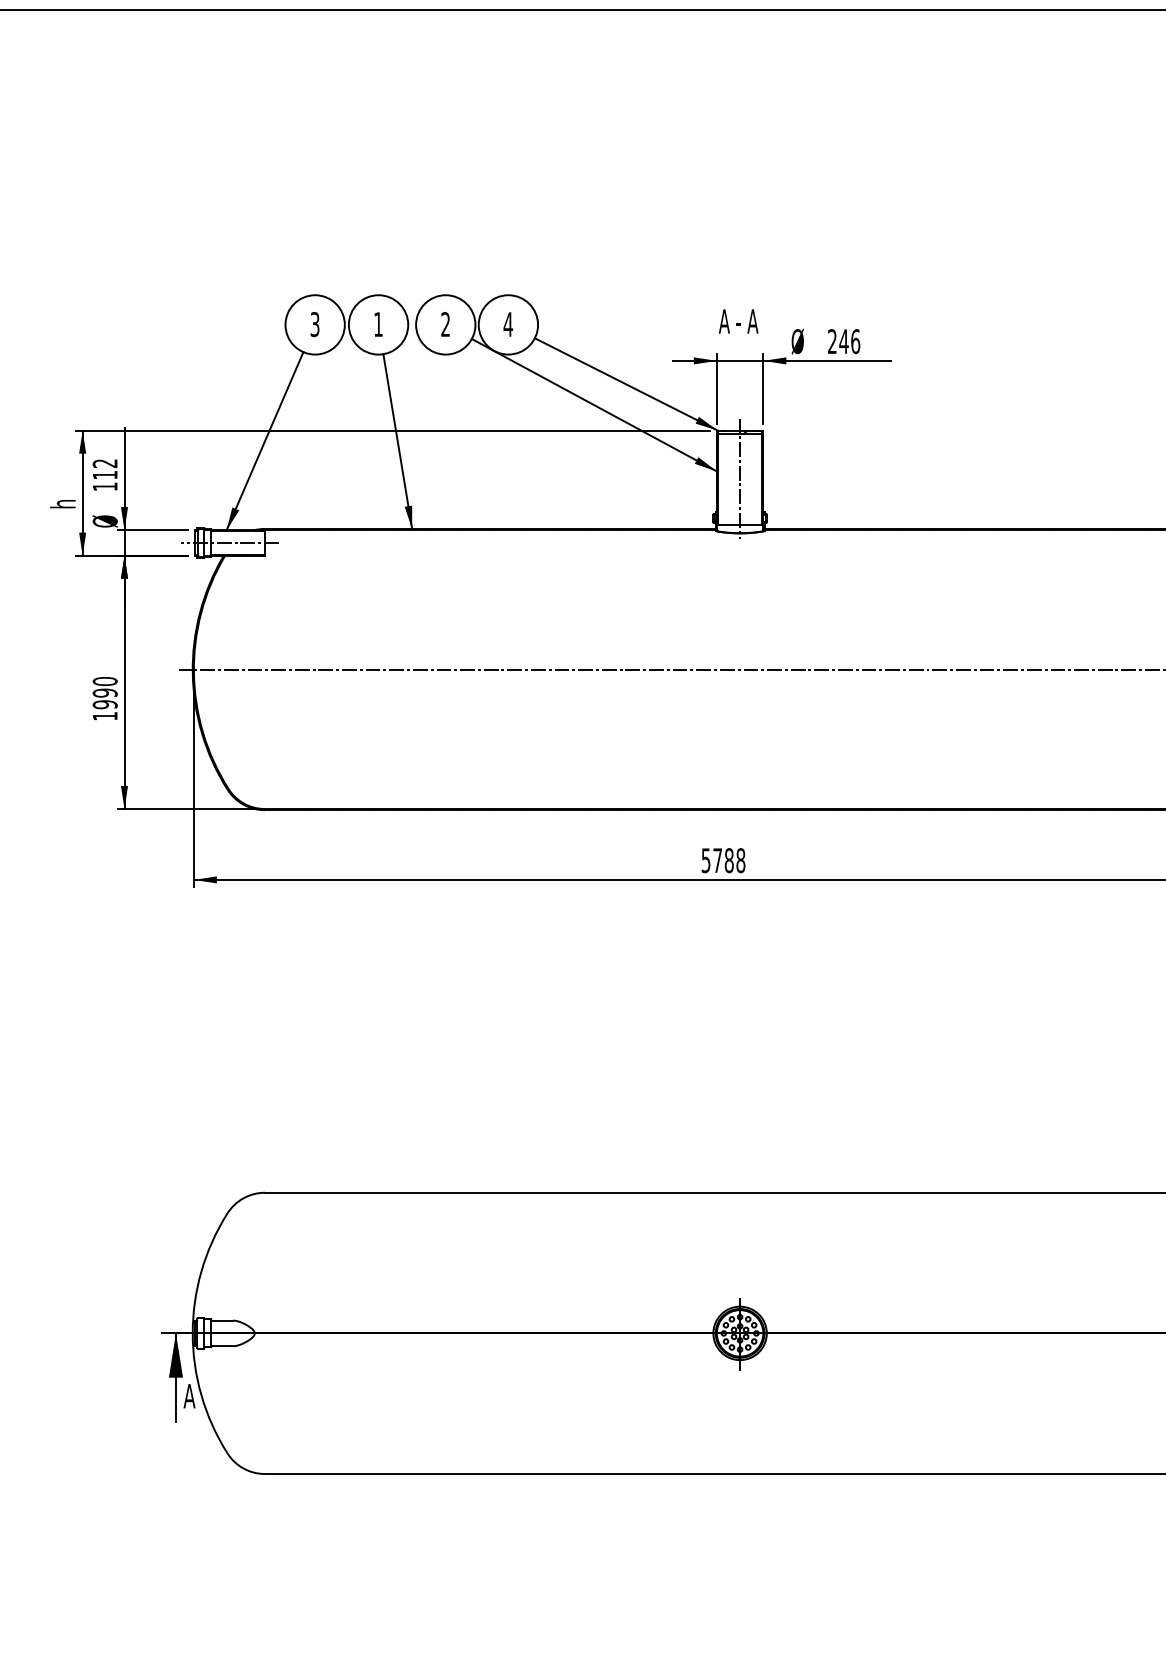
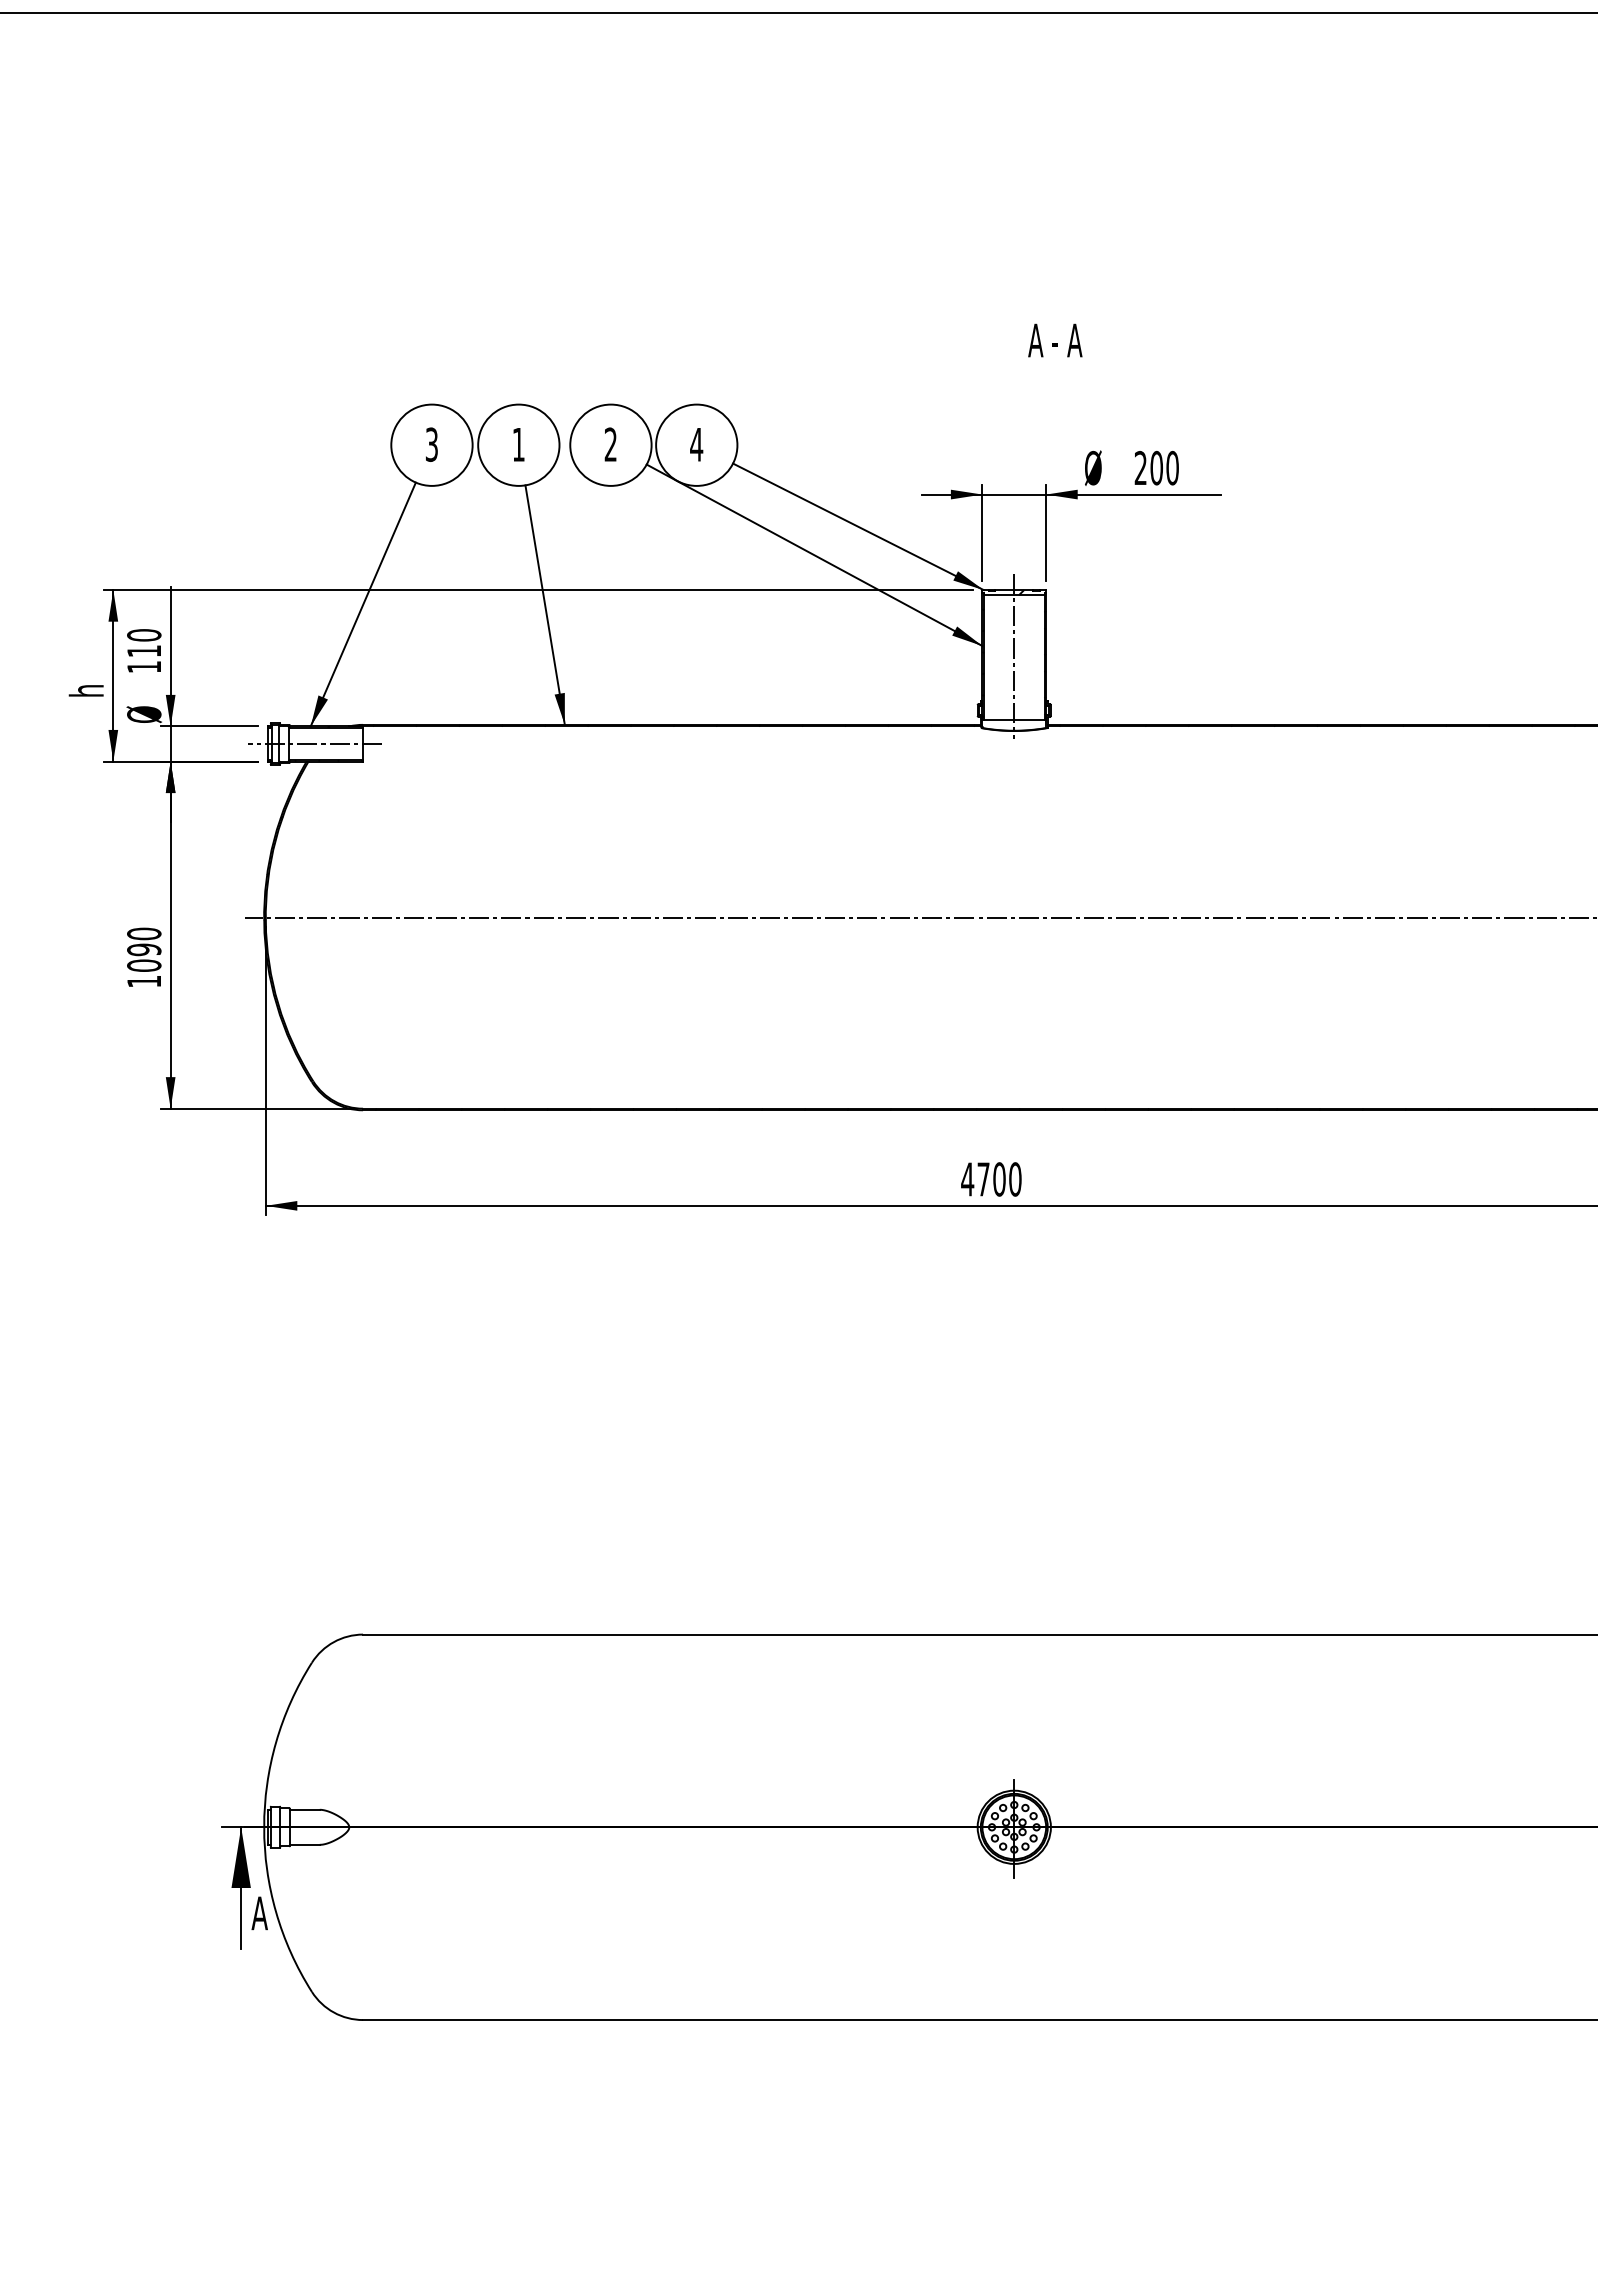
text: (738, 321) -> (1055, 340), moved
text: (849, 341) -> (1164, 467), 246 -> 200
text: (105, 463) -> (144, 635), 112 -> 110
text: (105, 704) -> (144, 965), 1990 -> 1090
text: (723, 860) -> (991, 1179), 5788 -> 4700

